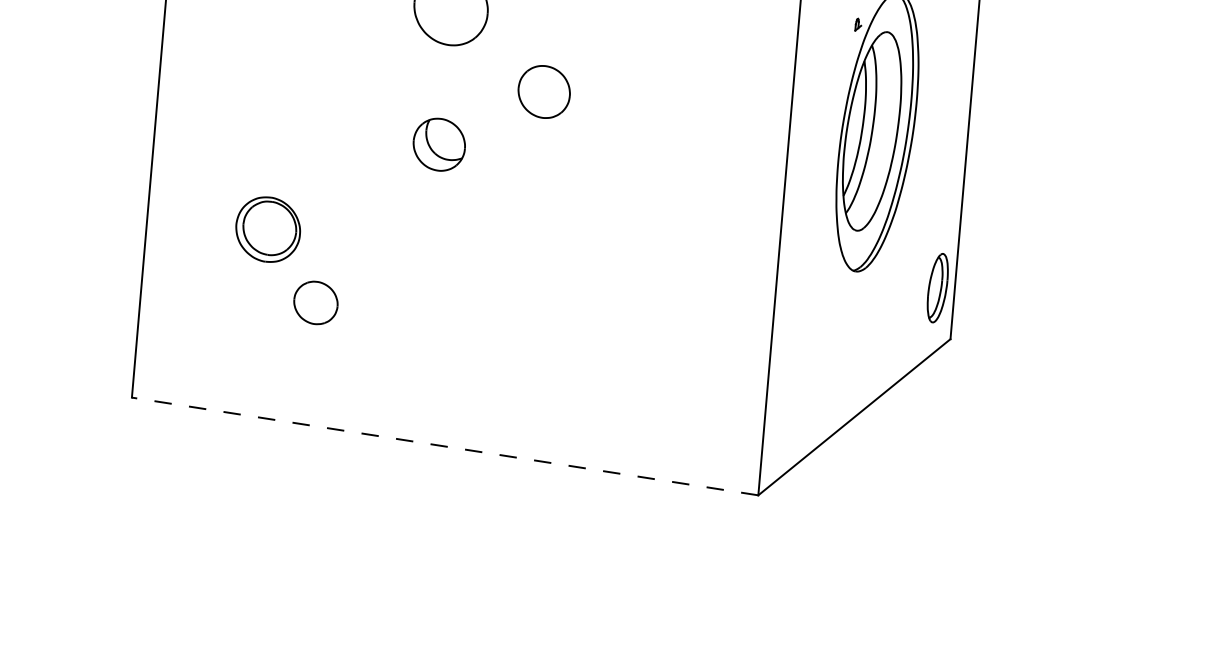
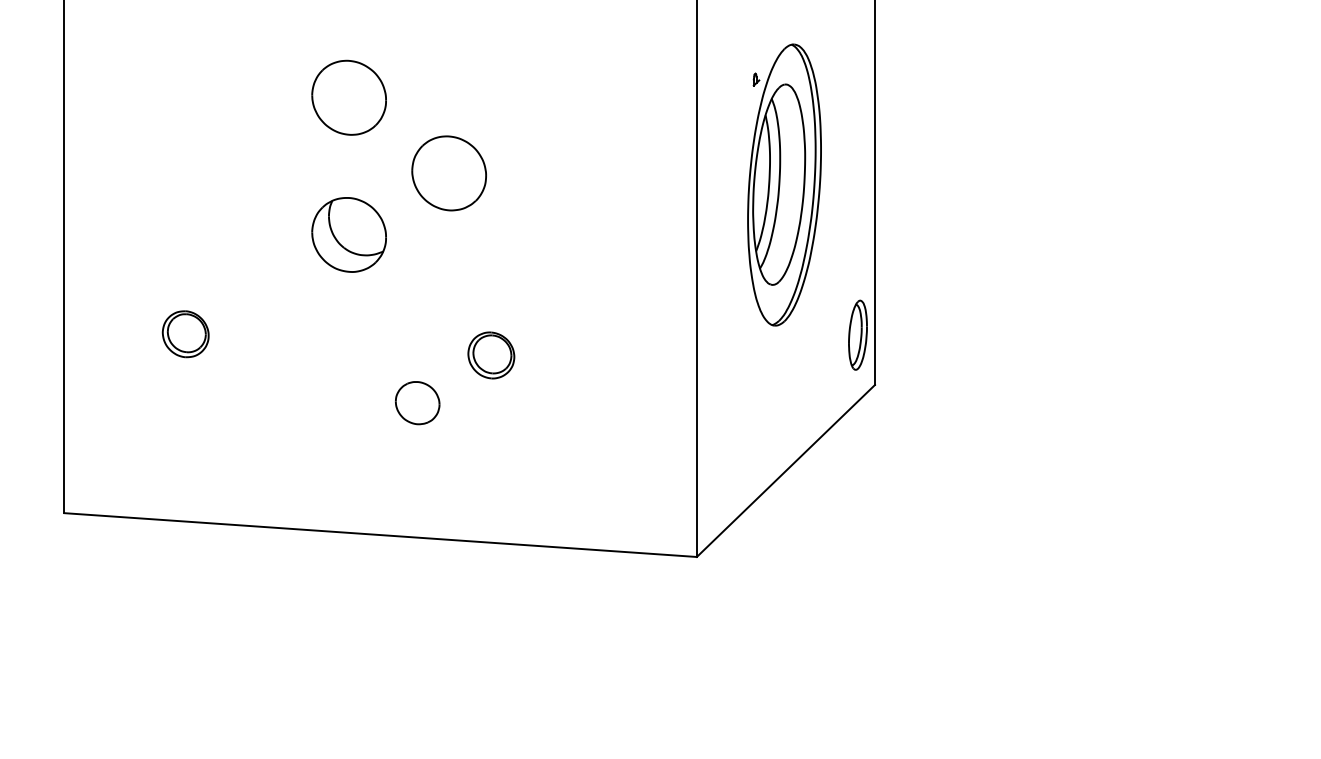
part: (543, 92) -> (448, 173), size x1.43
part: (438, 144) -> (348, 234), size x1.43
part: (267, 229) -> (185, 334), size x0.71
part: (570, 277) -> (491, 355), added
part: (315, 303) -> (417, 403), moved
line: (444, 446) -> (380, 535), dashed -> solid

